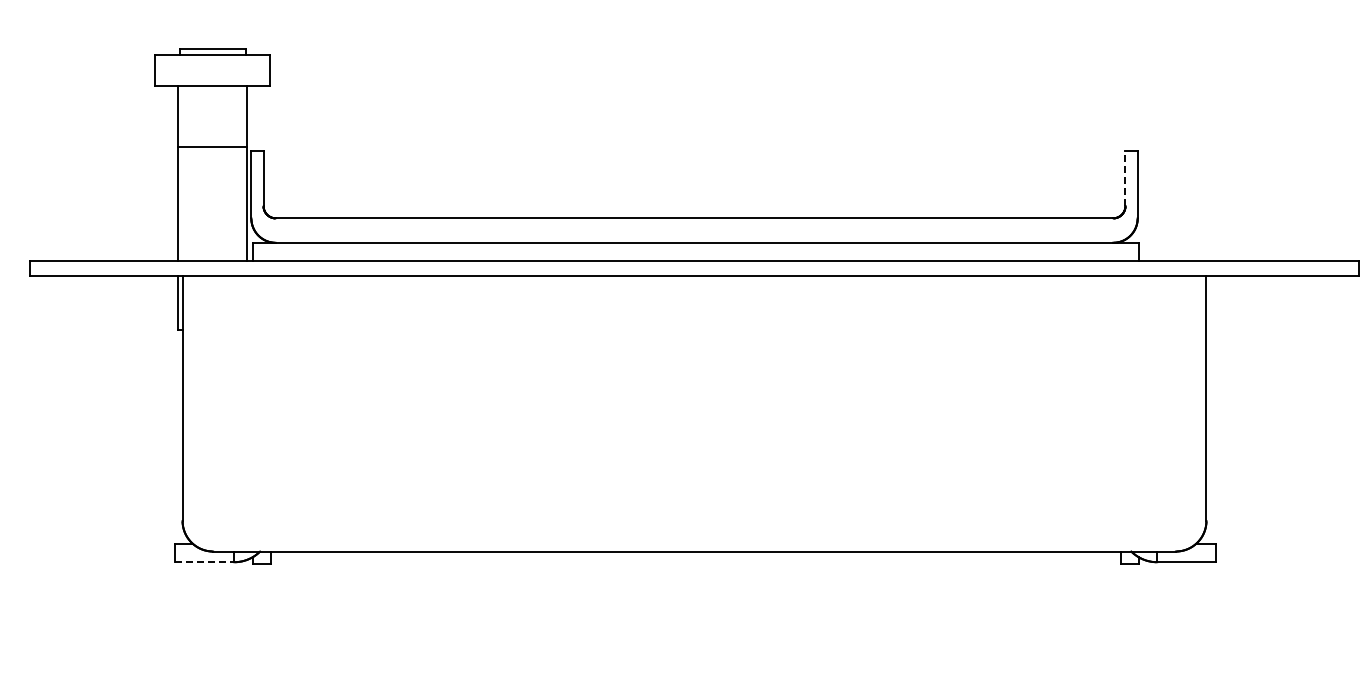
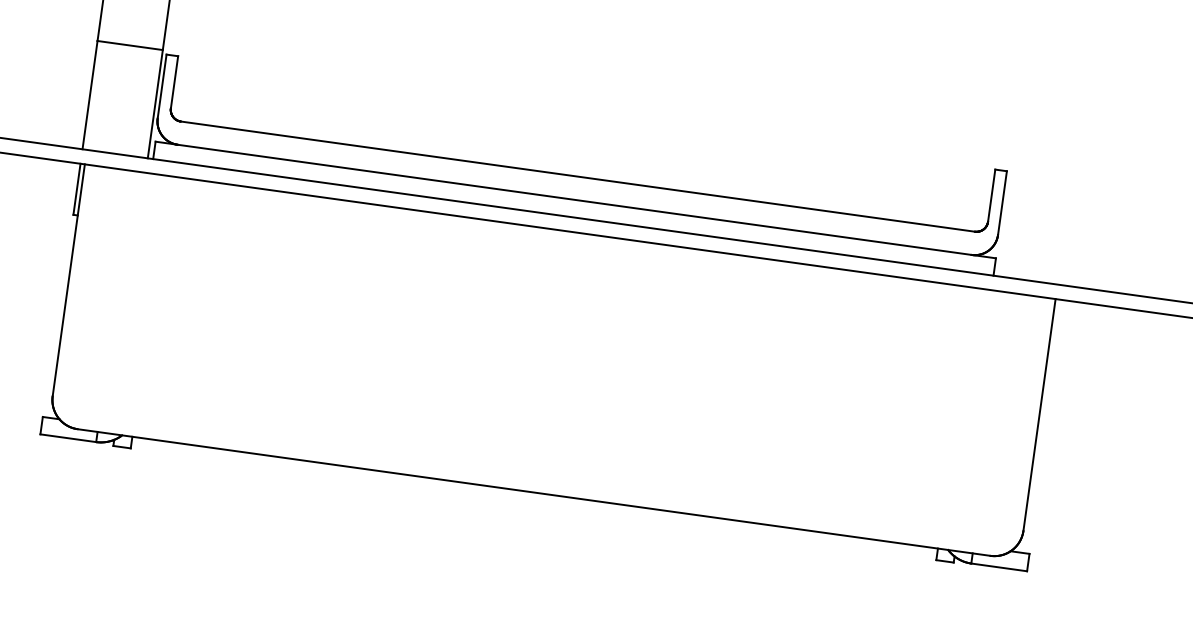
line: (1125, 178) -> (991, 195), dashed -> solid
line: (205, 562) -> (68, 438), dashed -> solid

